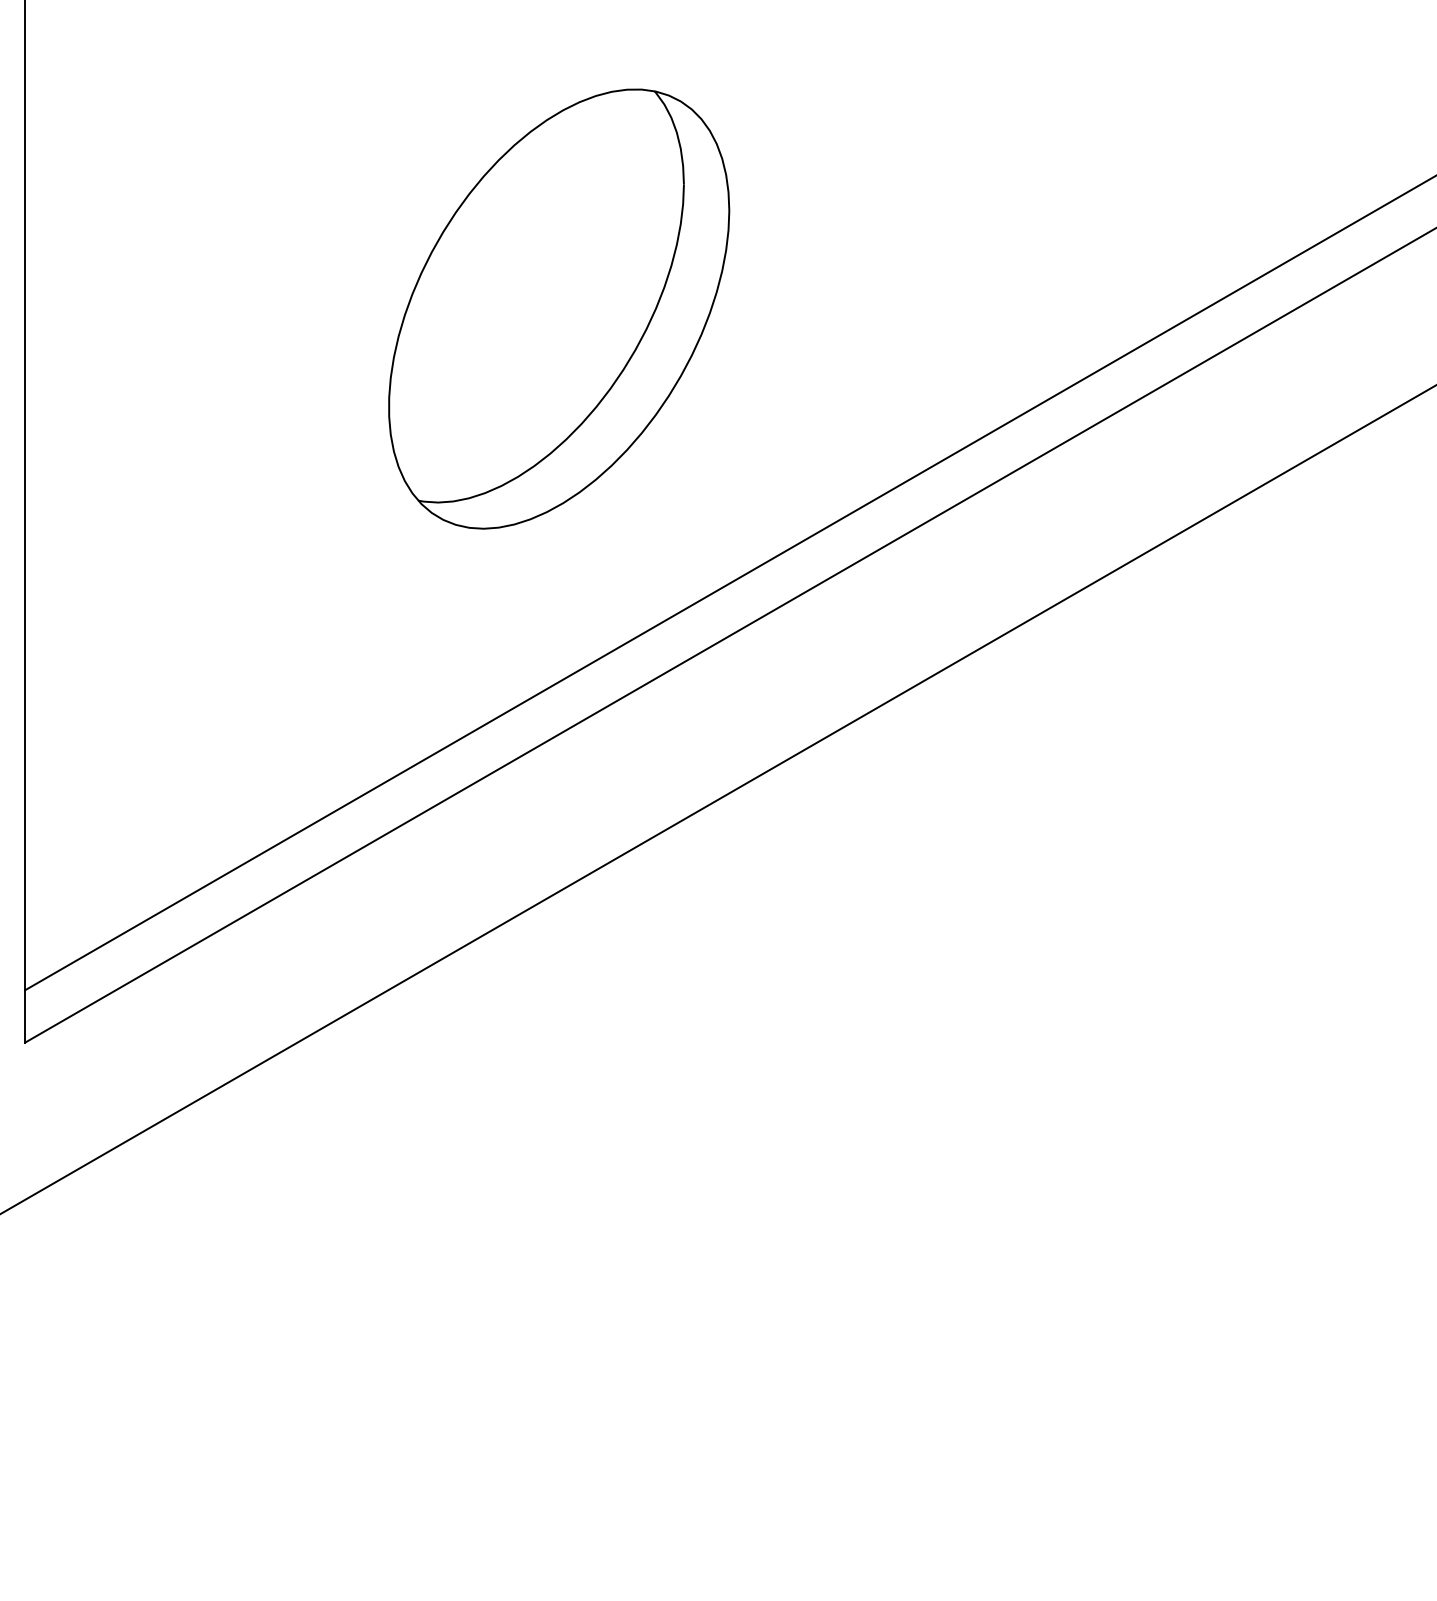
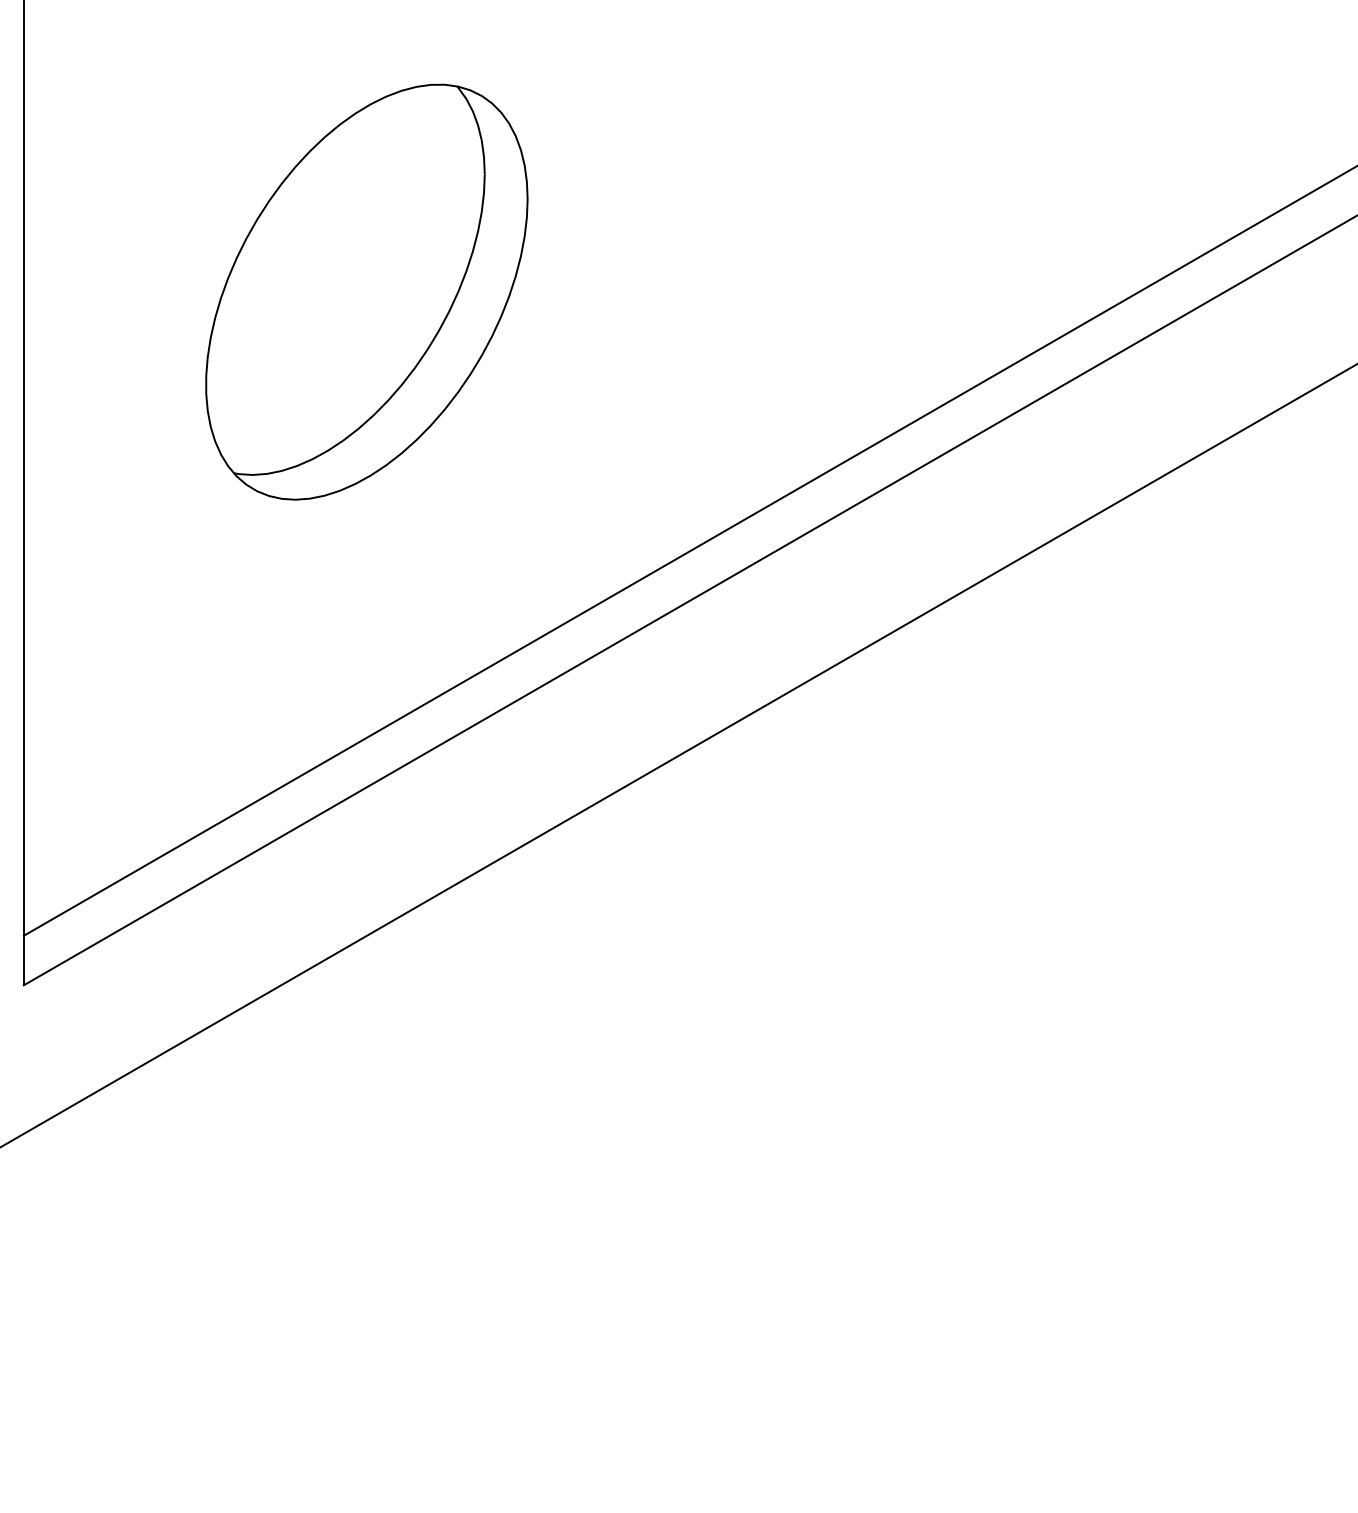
part: (559, 308) -> (367, 291), moved

